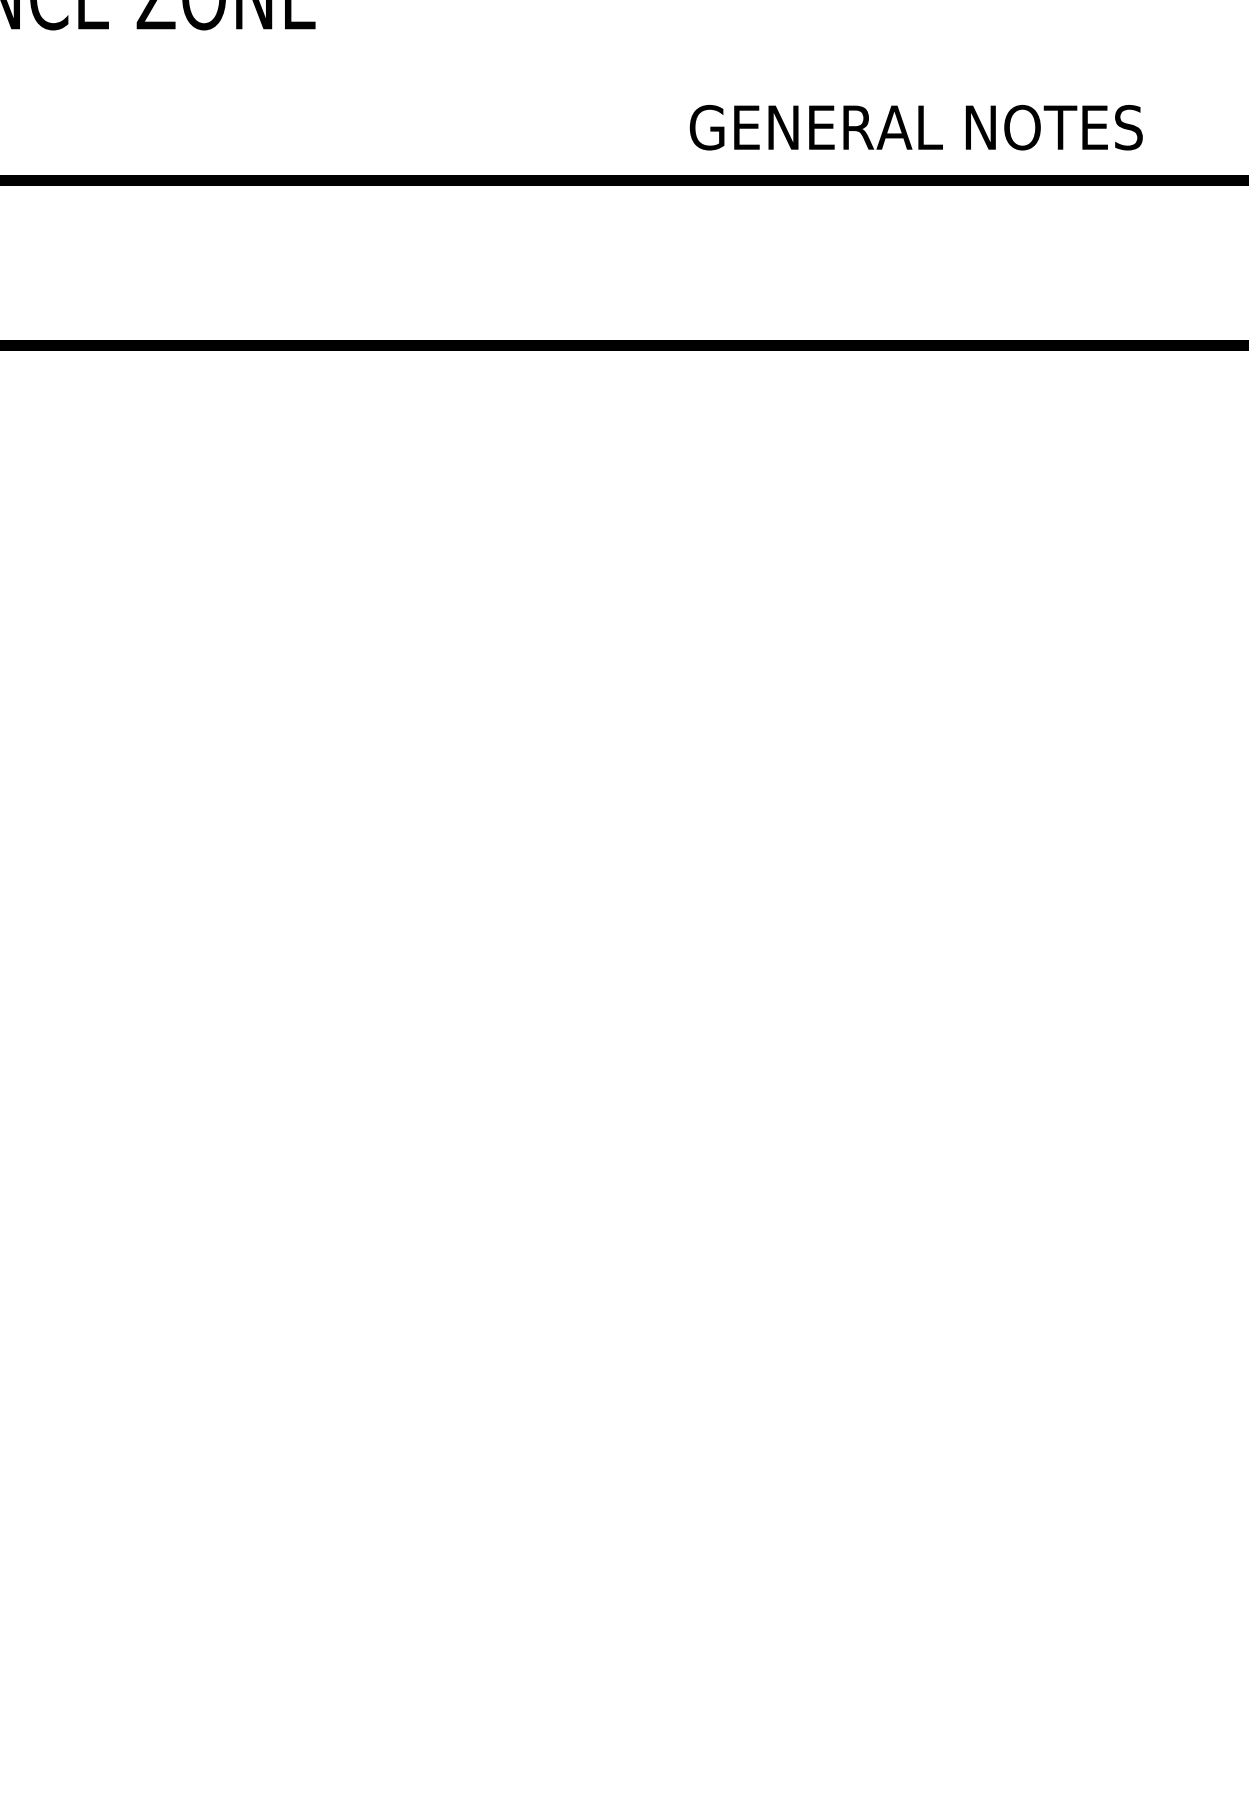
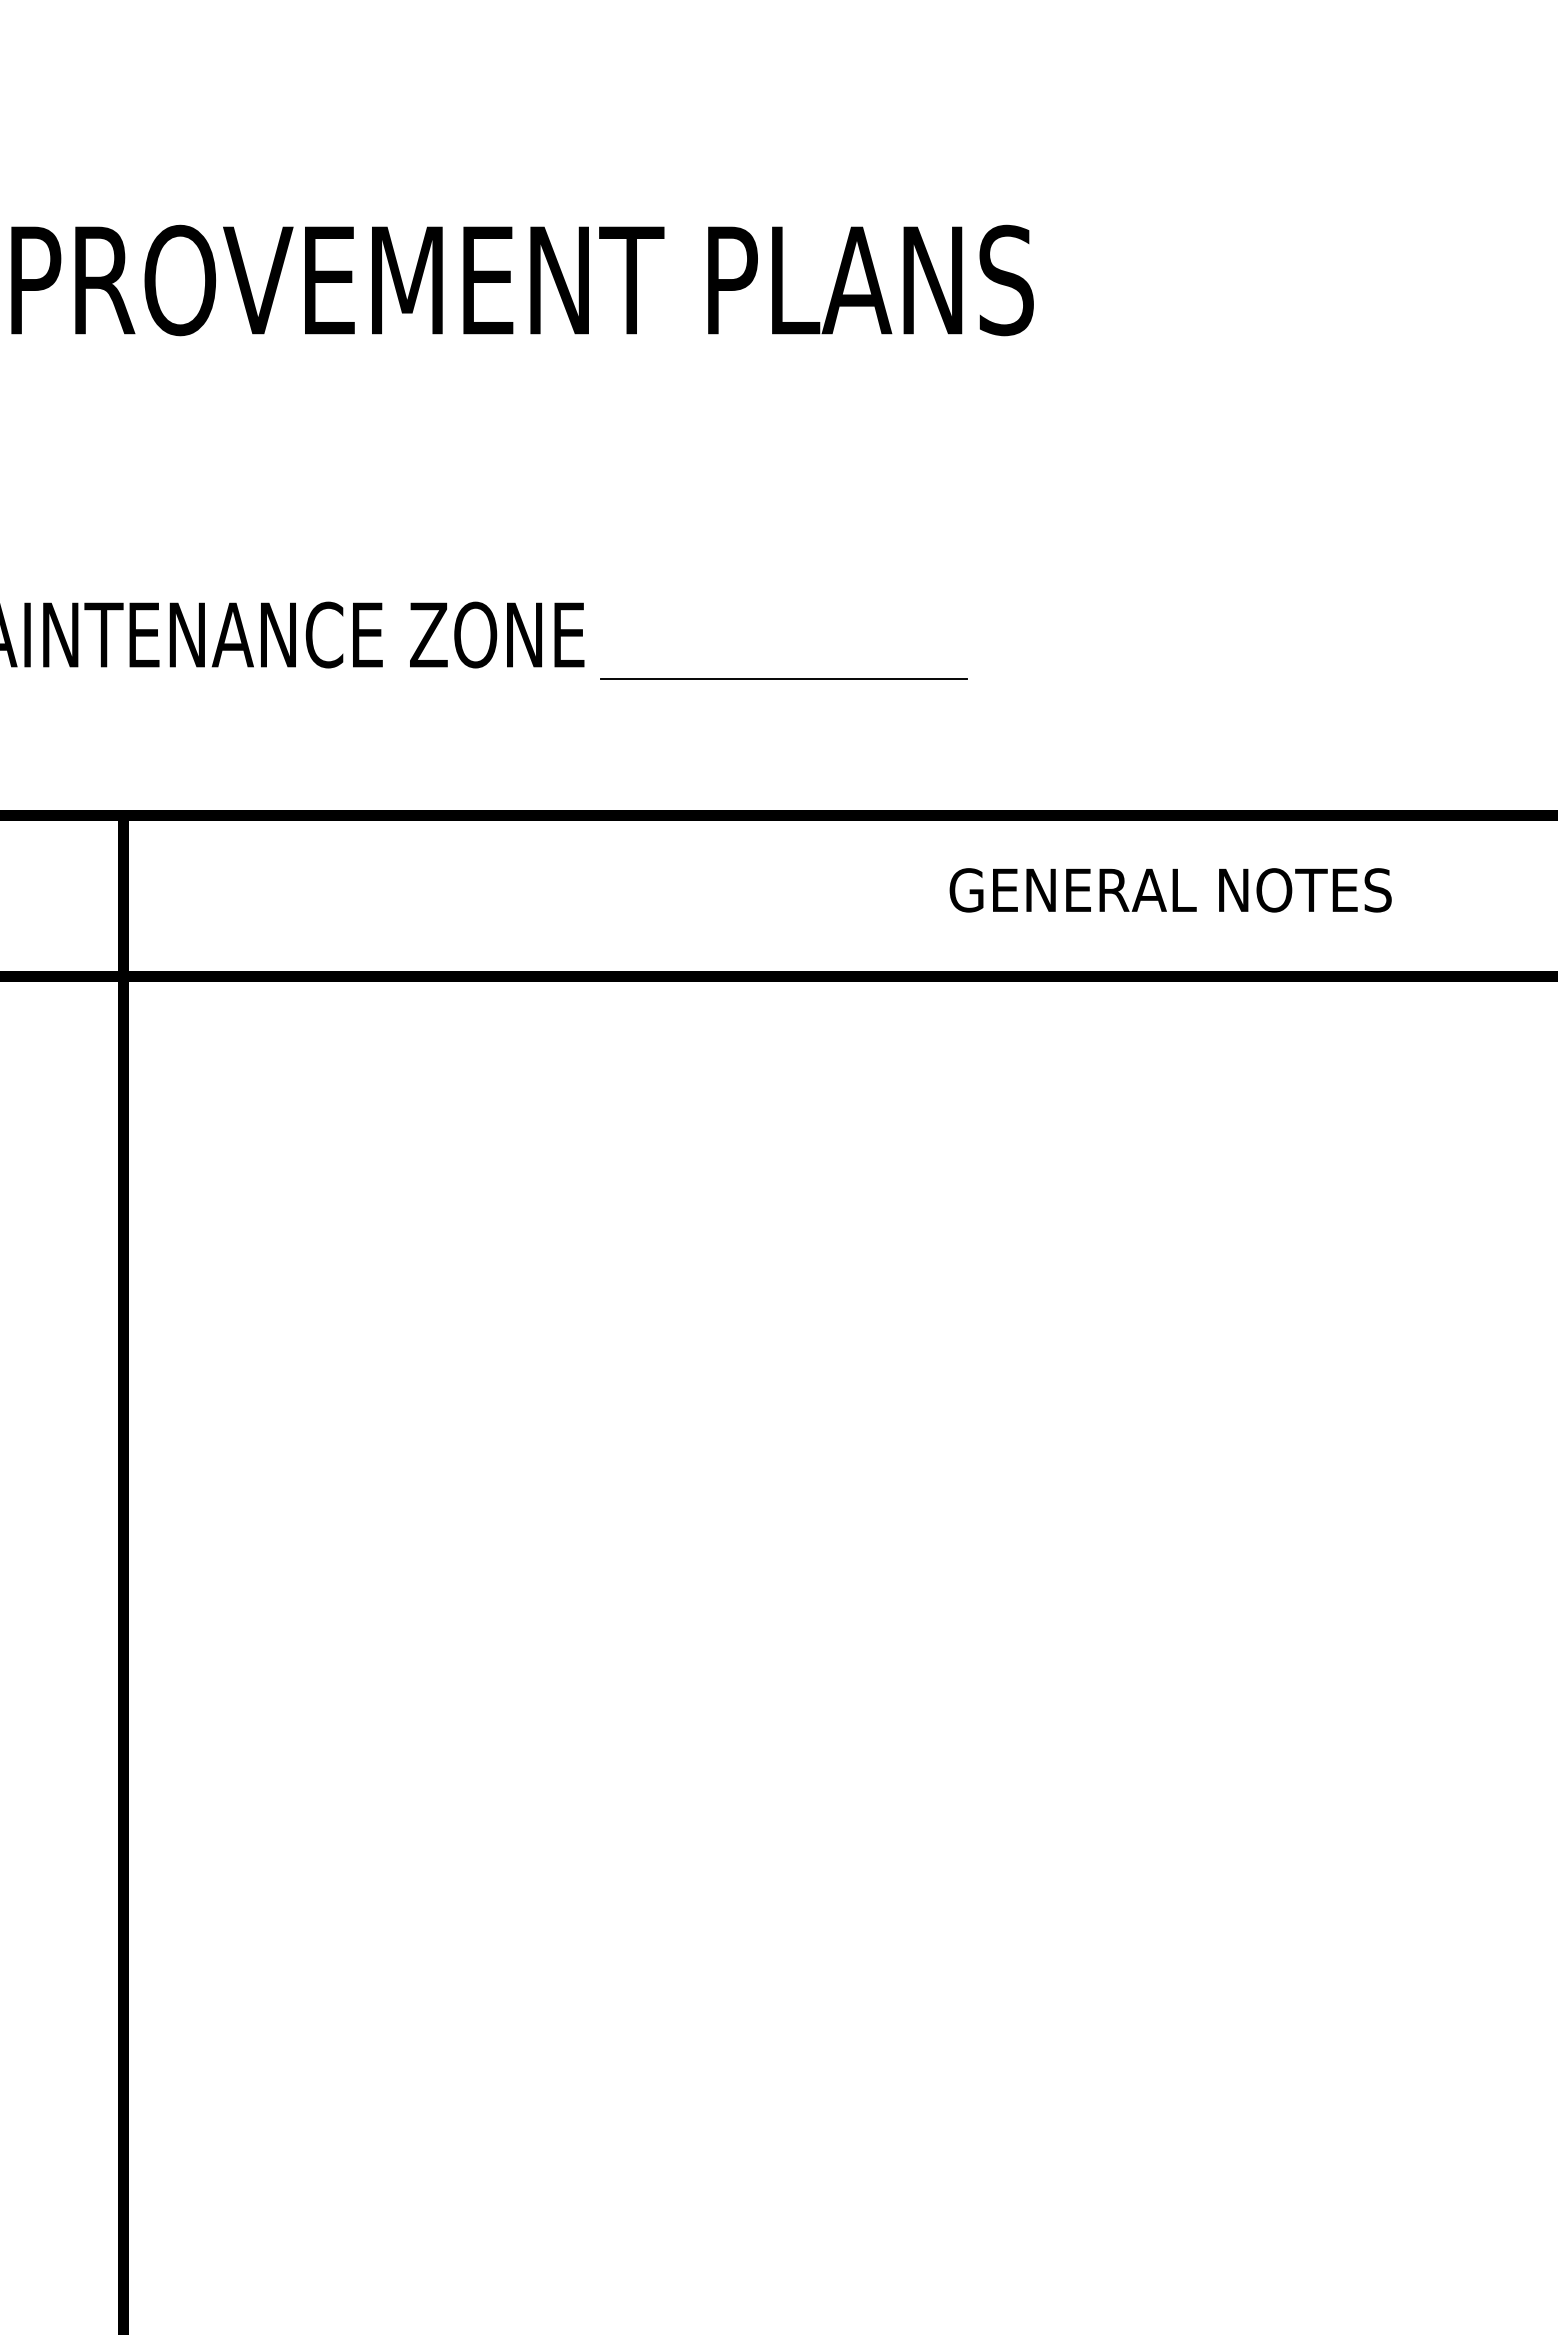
line: (519, 40) -> (783, 678), added
text: (916, 127) -> (1170, 890), moved

